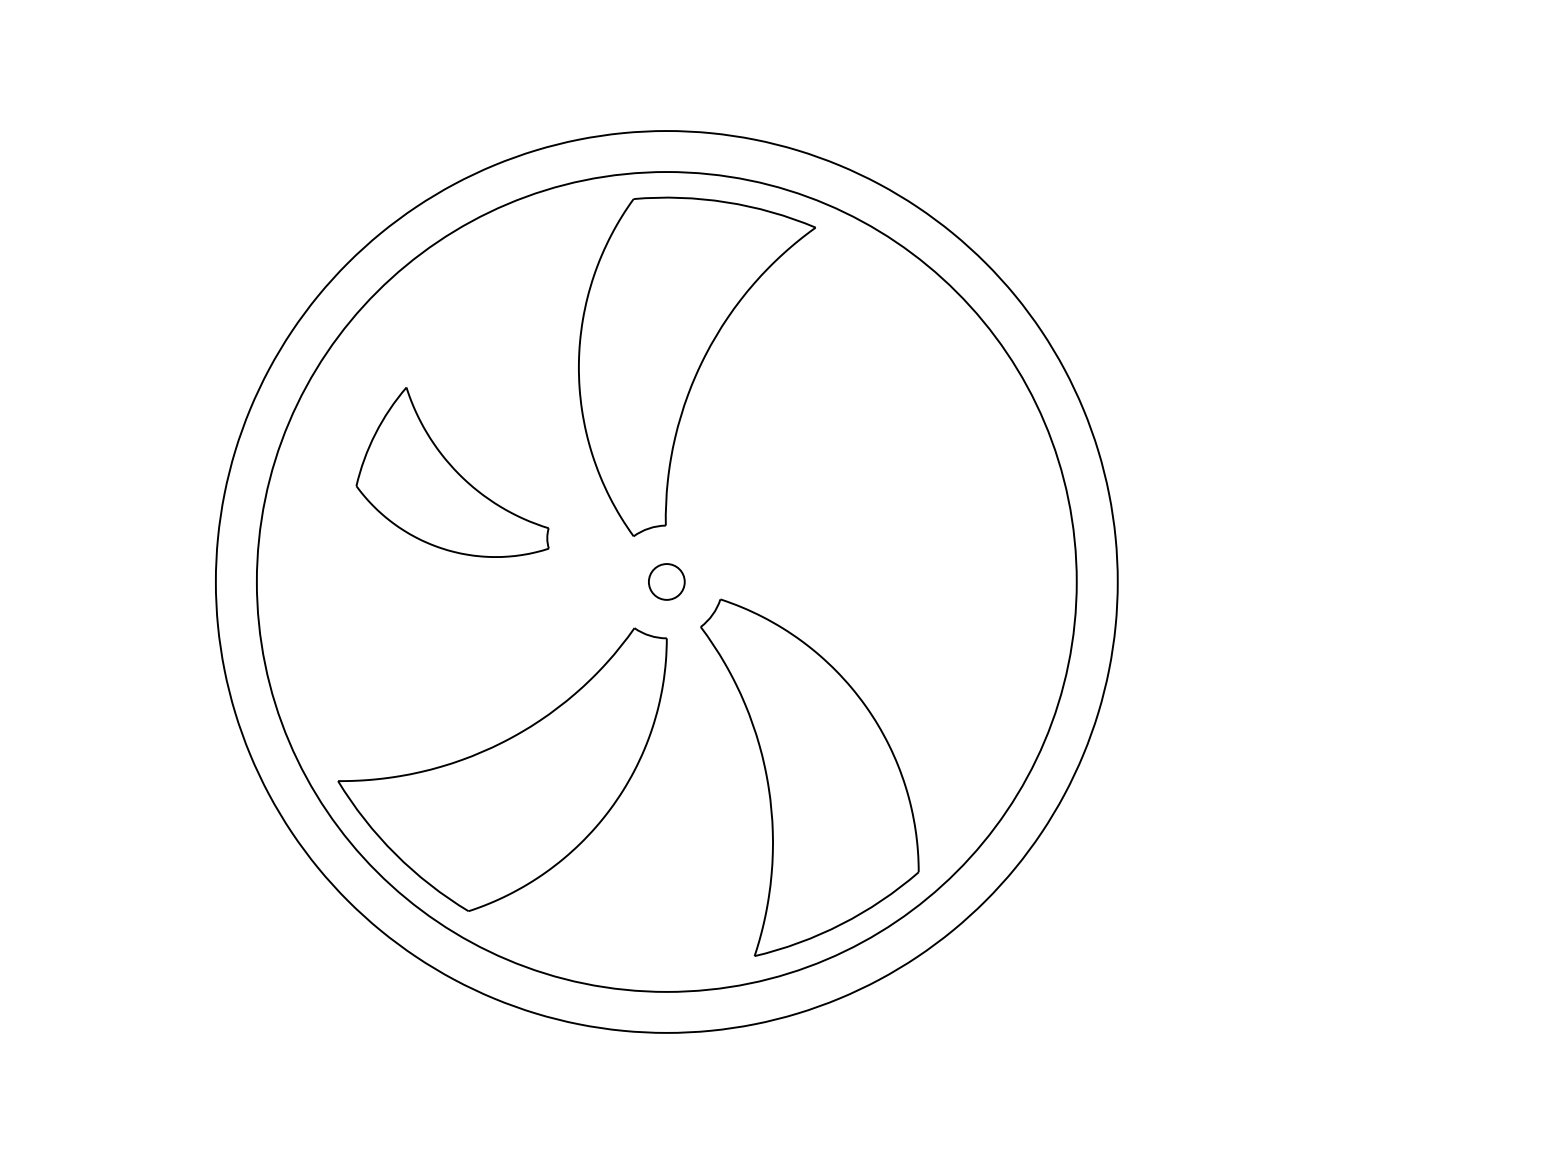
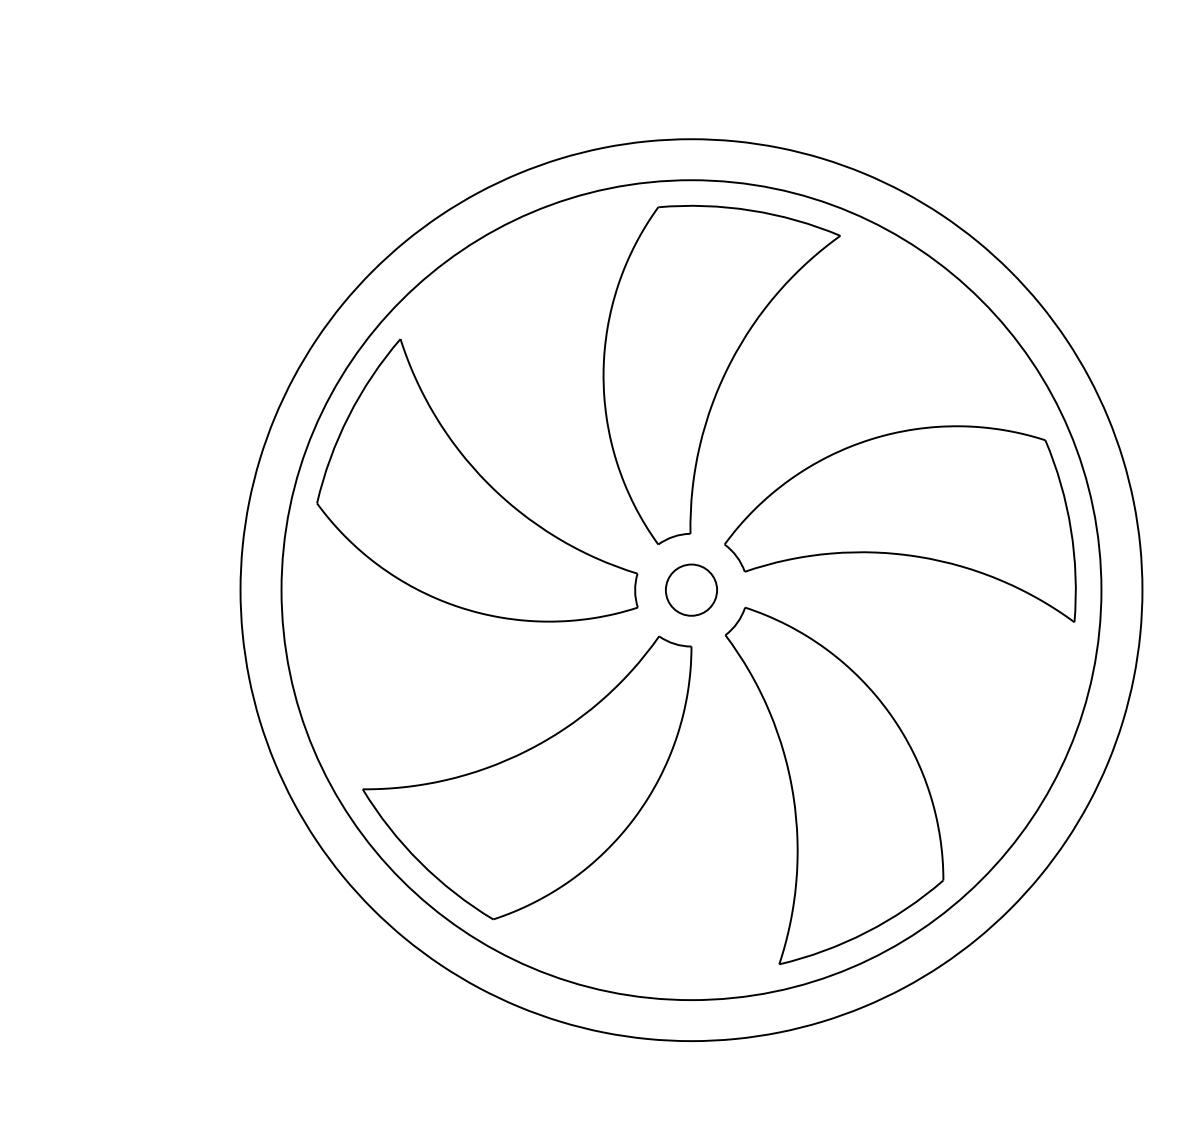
part: (452, 472) -> (477, 480), size x1.67
part: (875, 515) -> (900, 523), added
circle: (666, 581) -> (691, 589), size x1.43

